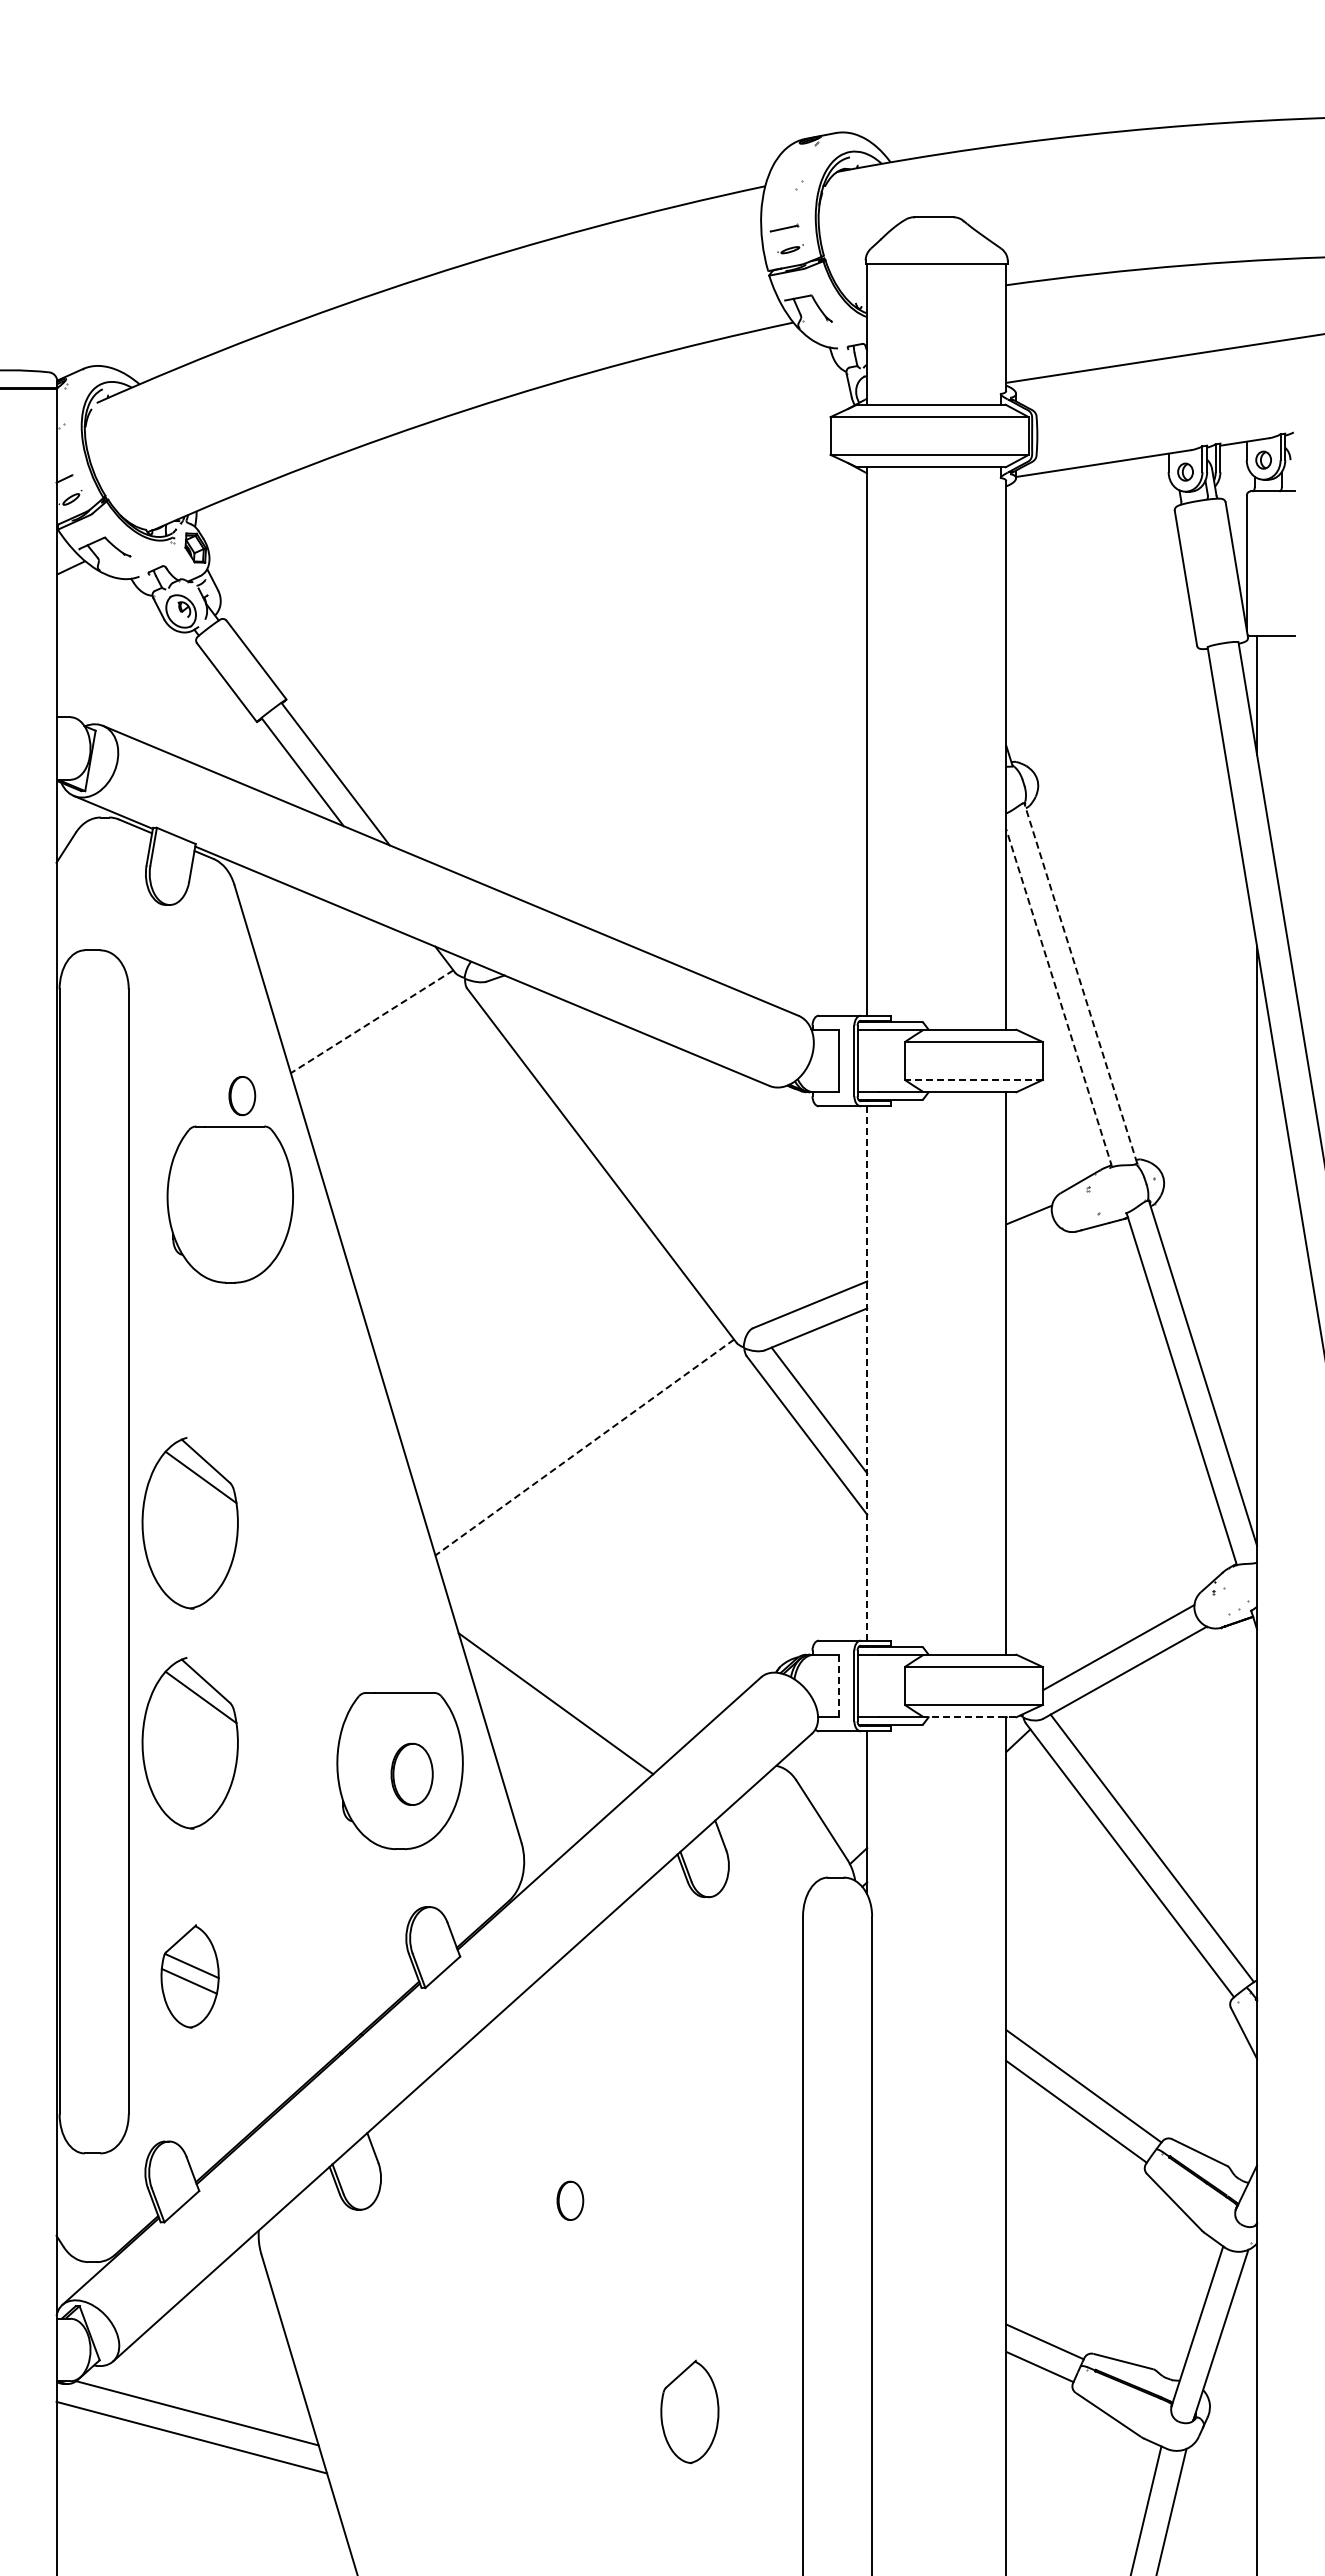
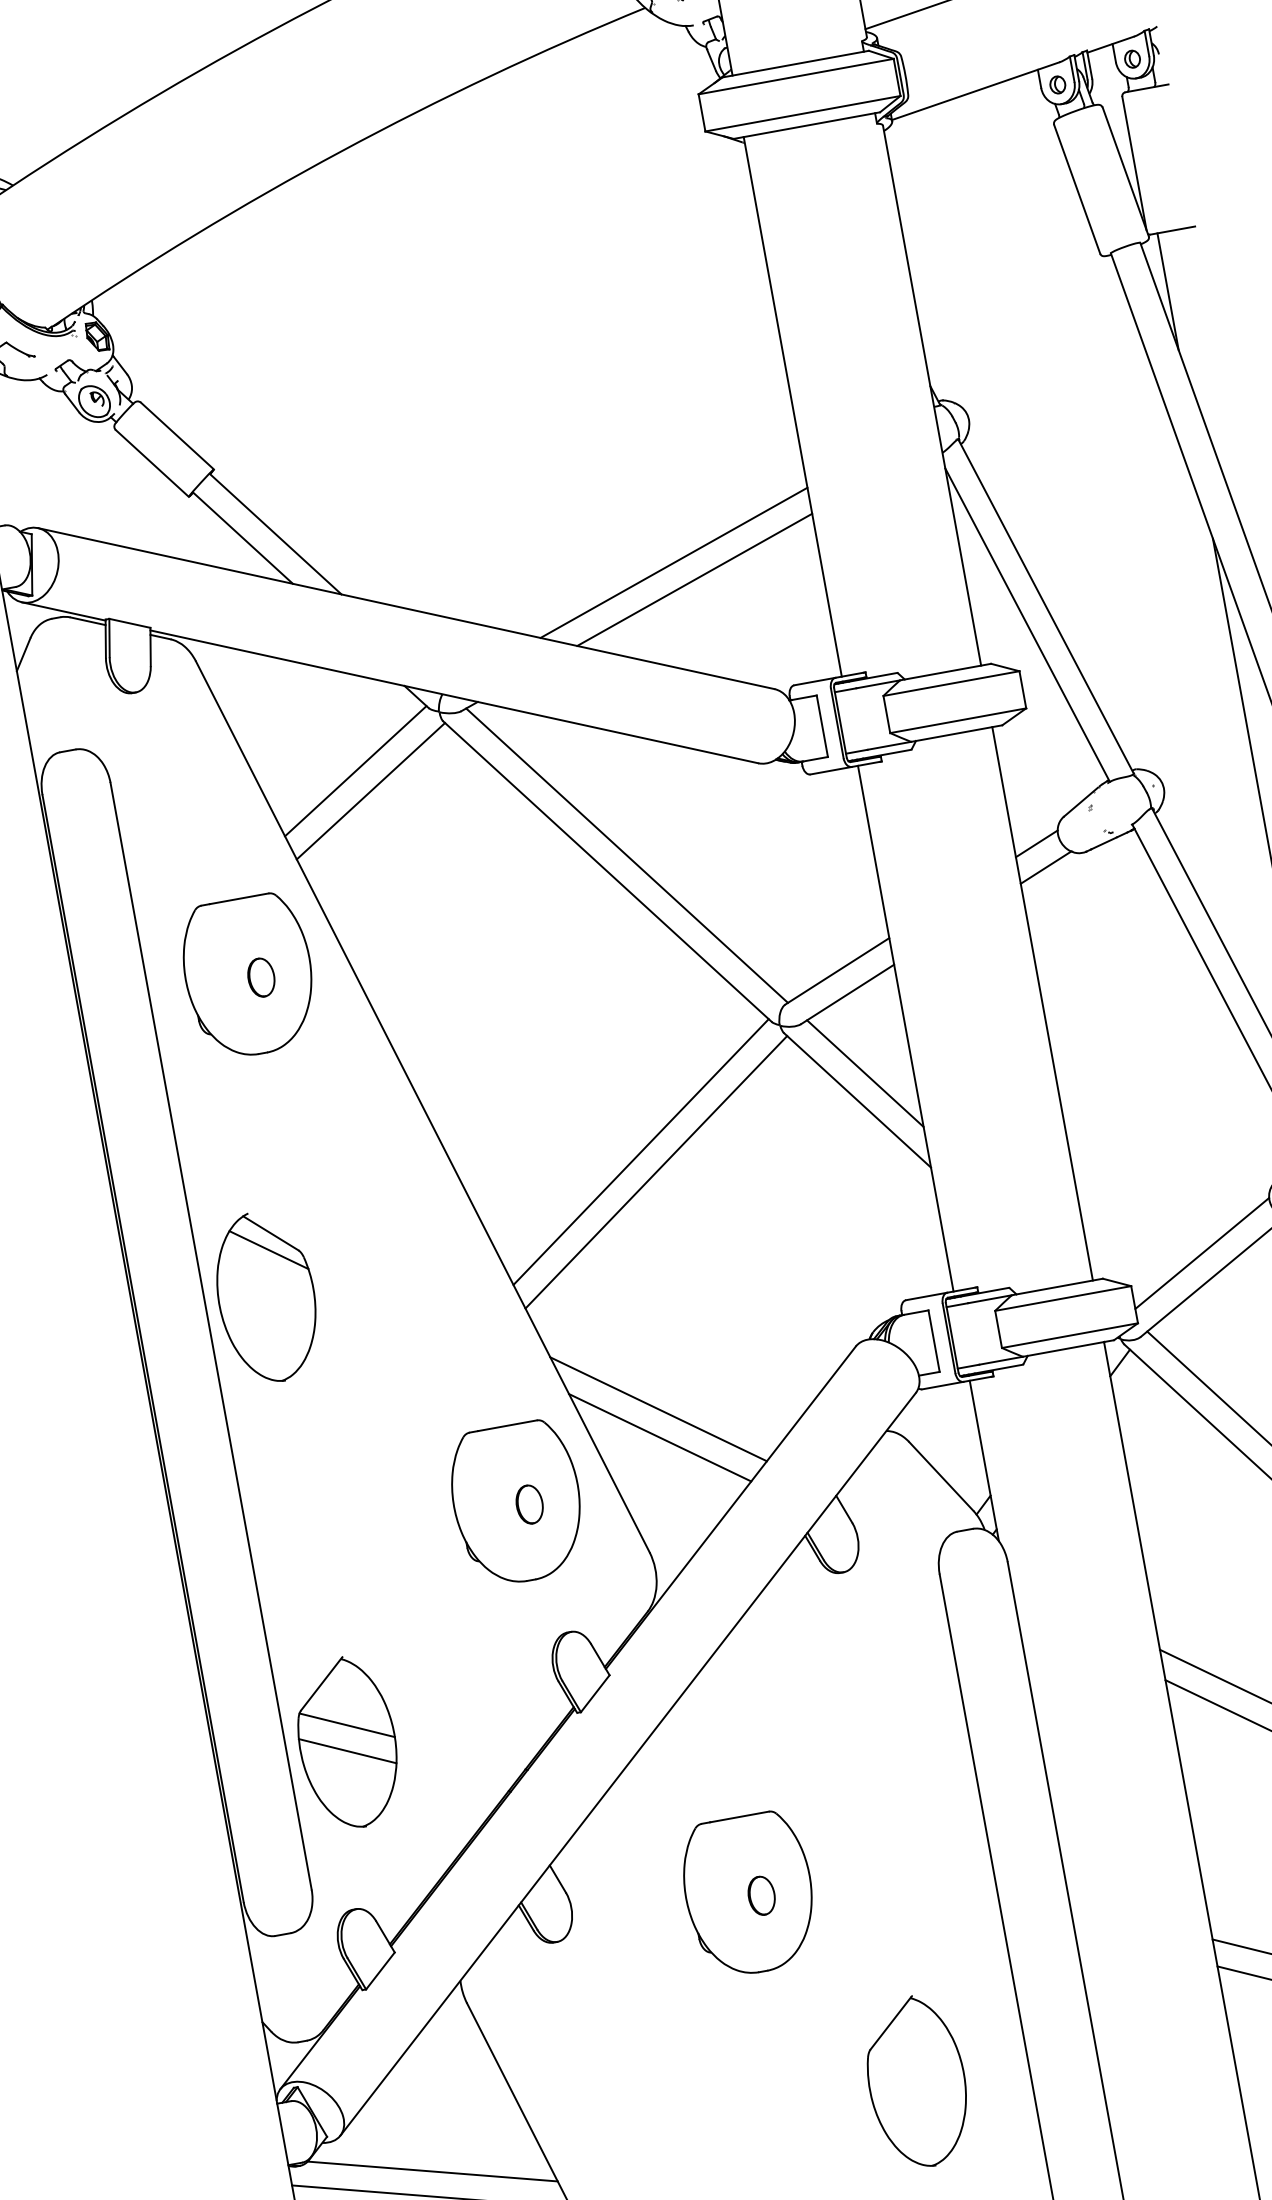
line: (722, 873) -> (674, 562), added
line: (739, 894) -> (694, 580), added
line: (1080, 983) -> (1045, 606), dashed -> solid
line: (1059, 997) -> (1027, 624), dashed -> solid
line: (371, 1022) -> (355, 772), dashed -> solid
line: (383, 1044) -> (371, 791), added
line: (973, 1079) -> (957, 720), dashed -> solid
part: (242, 1095) -> (261, 977), moved
line: (623, 1153) -> (626, 855), added
line: (1033, 1239) -> (1045, 867), added
line: (867, 1373) -> (906, 1028), dashed -> solid
line: (584, 1447) -> (640, 1152), dashed -> solid
line: (596, 1469) -> (656, 1171), added
line: (839, 1685) -> (934, 1340), dashed -> solid
line: (969, 1717) -> (1067, 1348), dashed -> solid
line: (552, 1731) -> (660, 1437), added
part: (189, 1743) -> (305, 1513), removed
part: (411, 1774) -> (529, 1504), size x0.62
part: (189, 1976) -> (346, 1743), size x1.67
part: (558, 2197) -> (749, 1894), added
part: (689, 2411) -> (916, 2081), size x1.67

